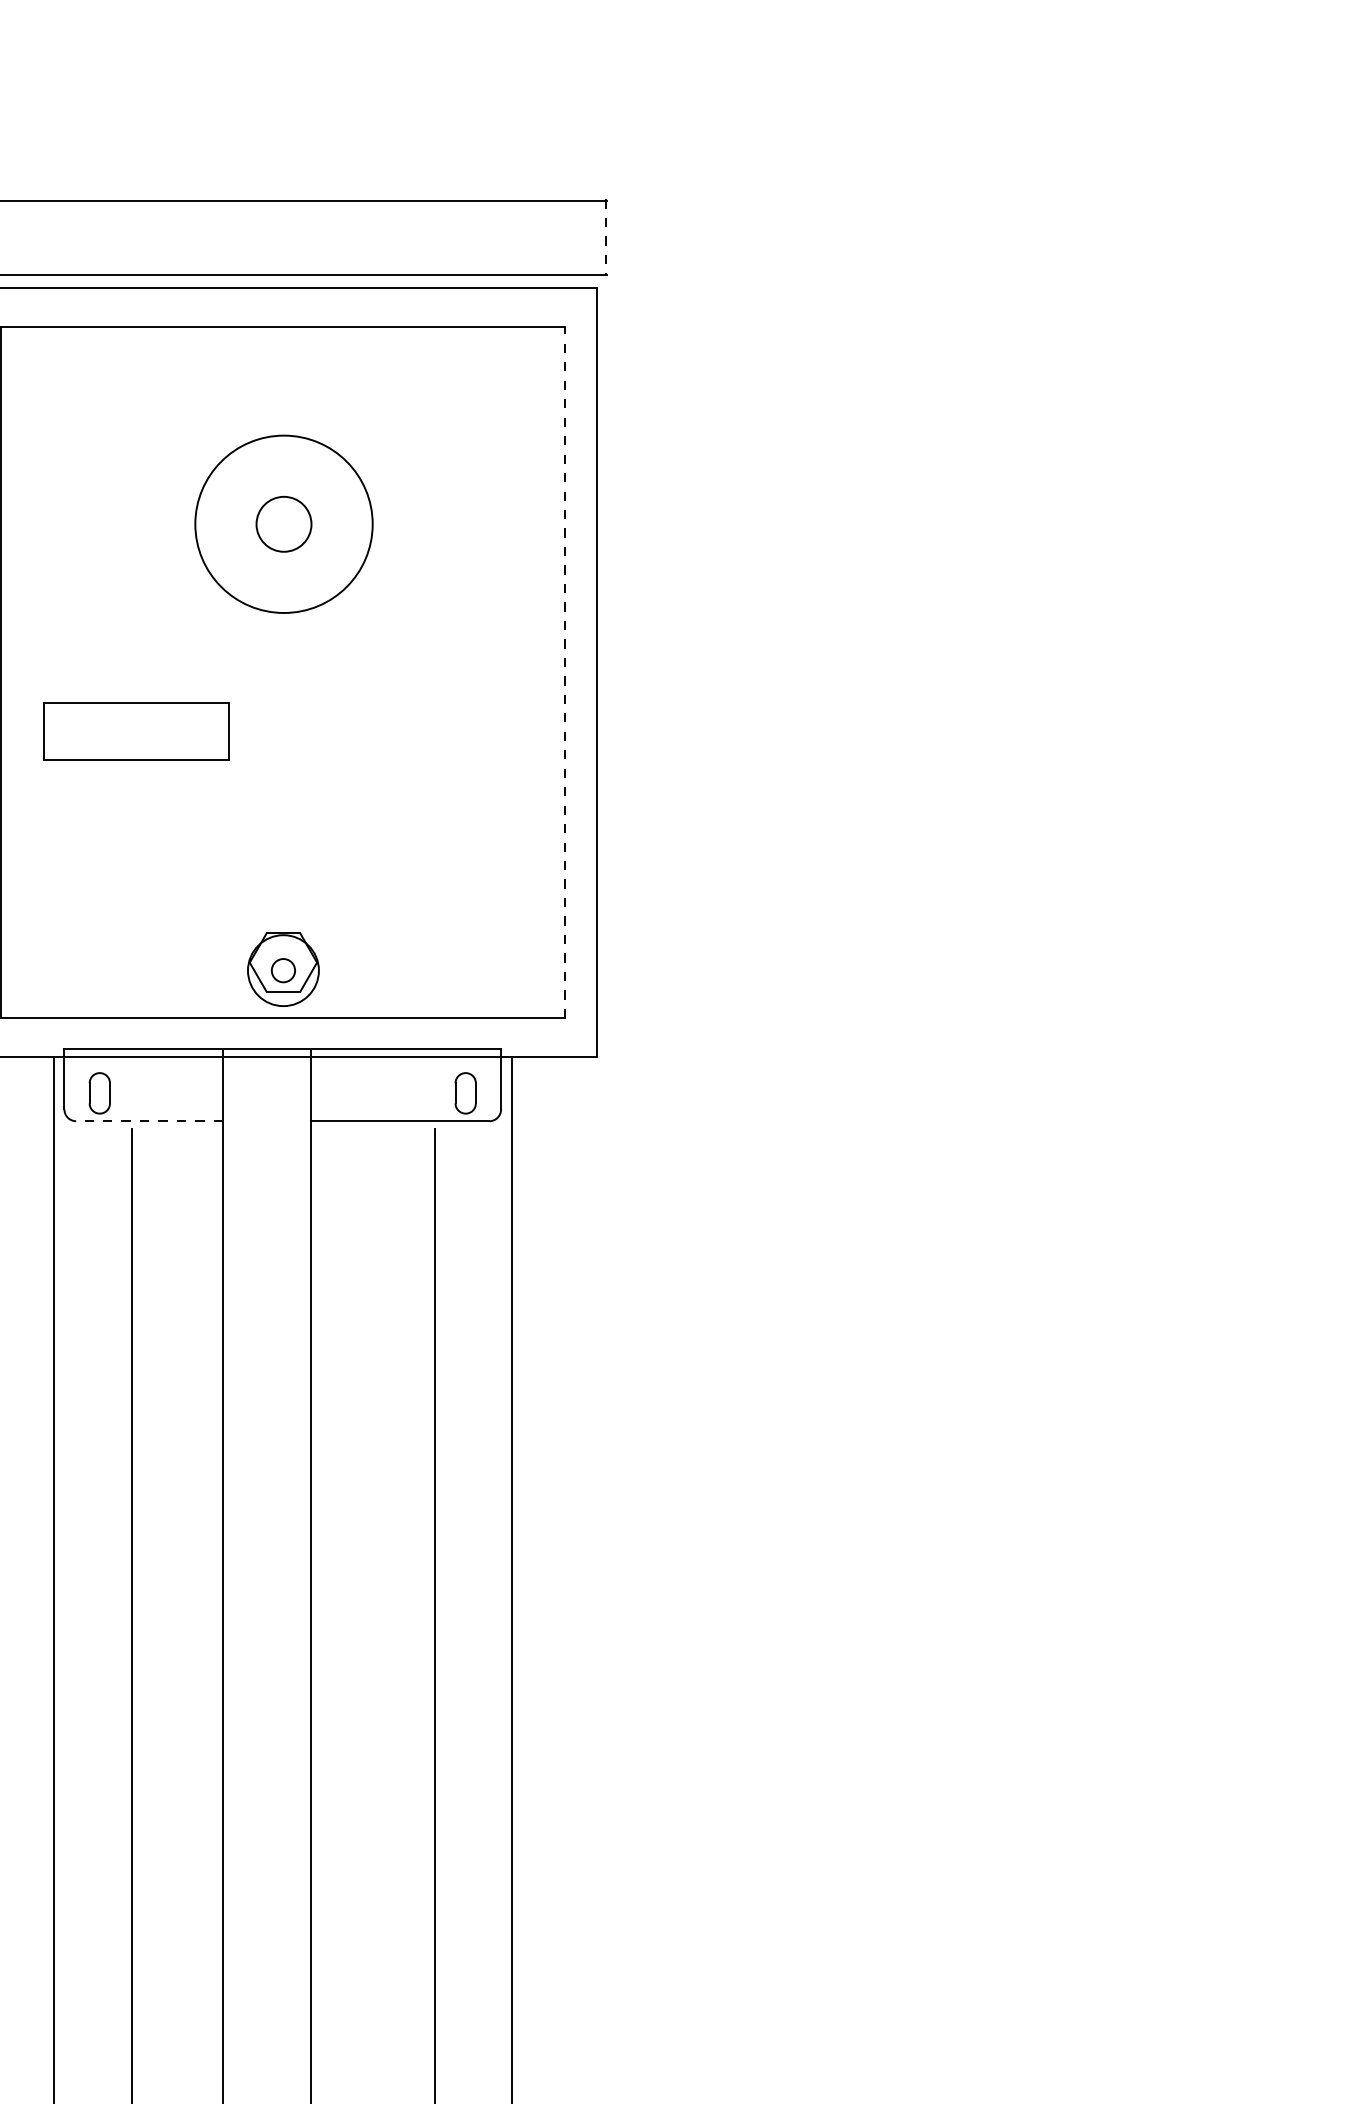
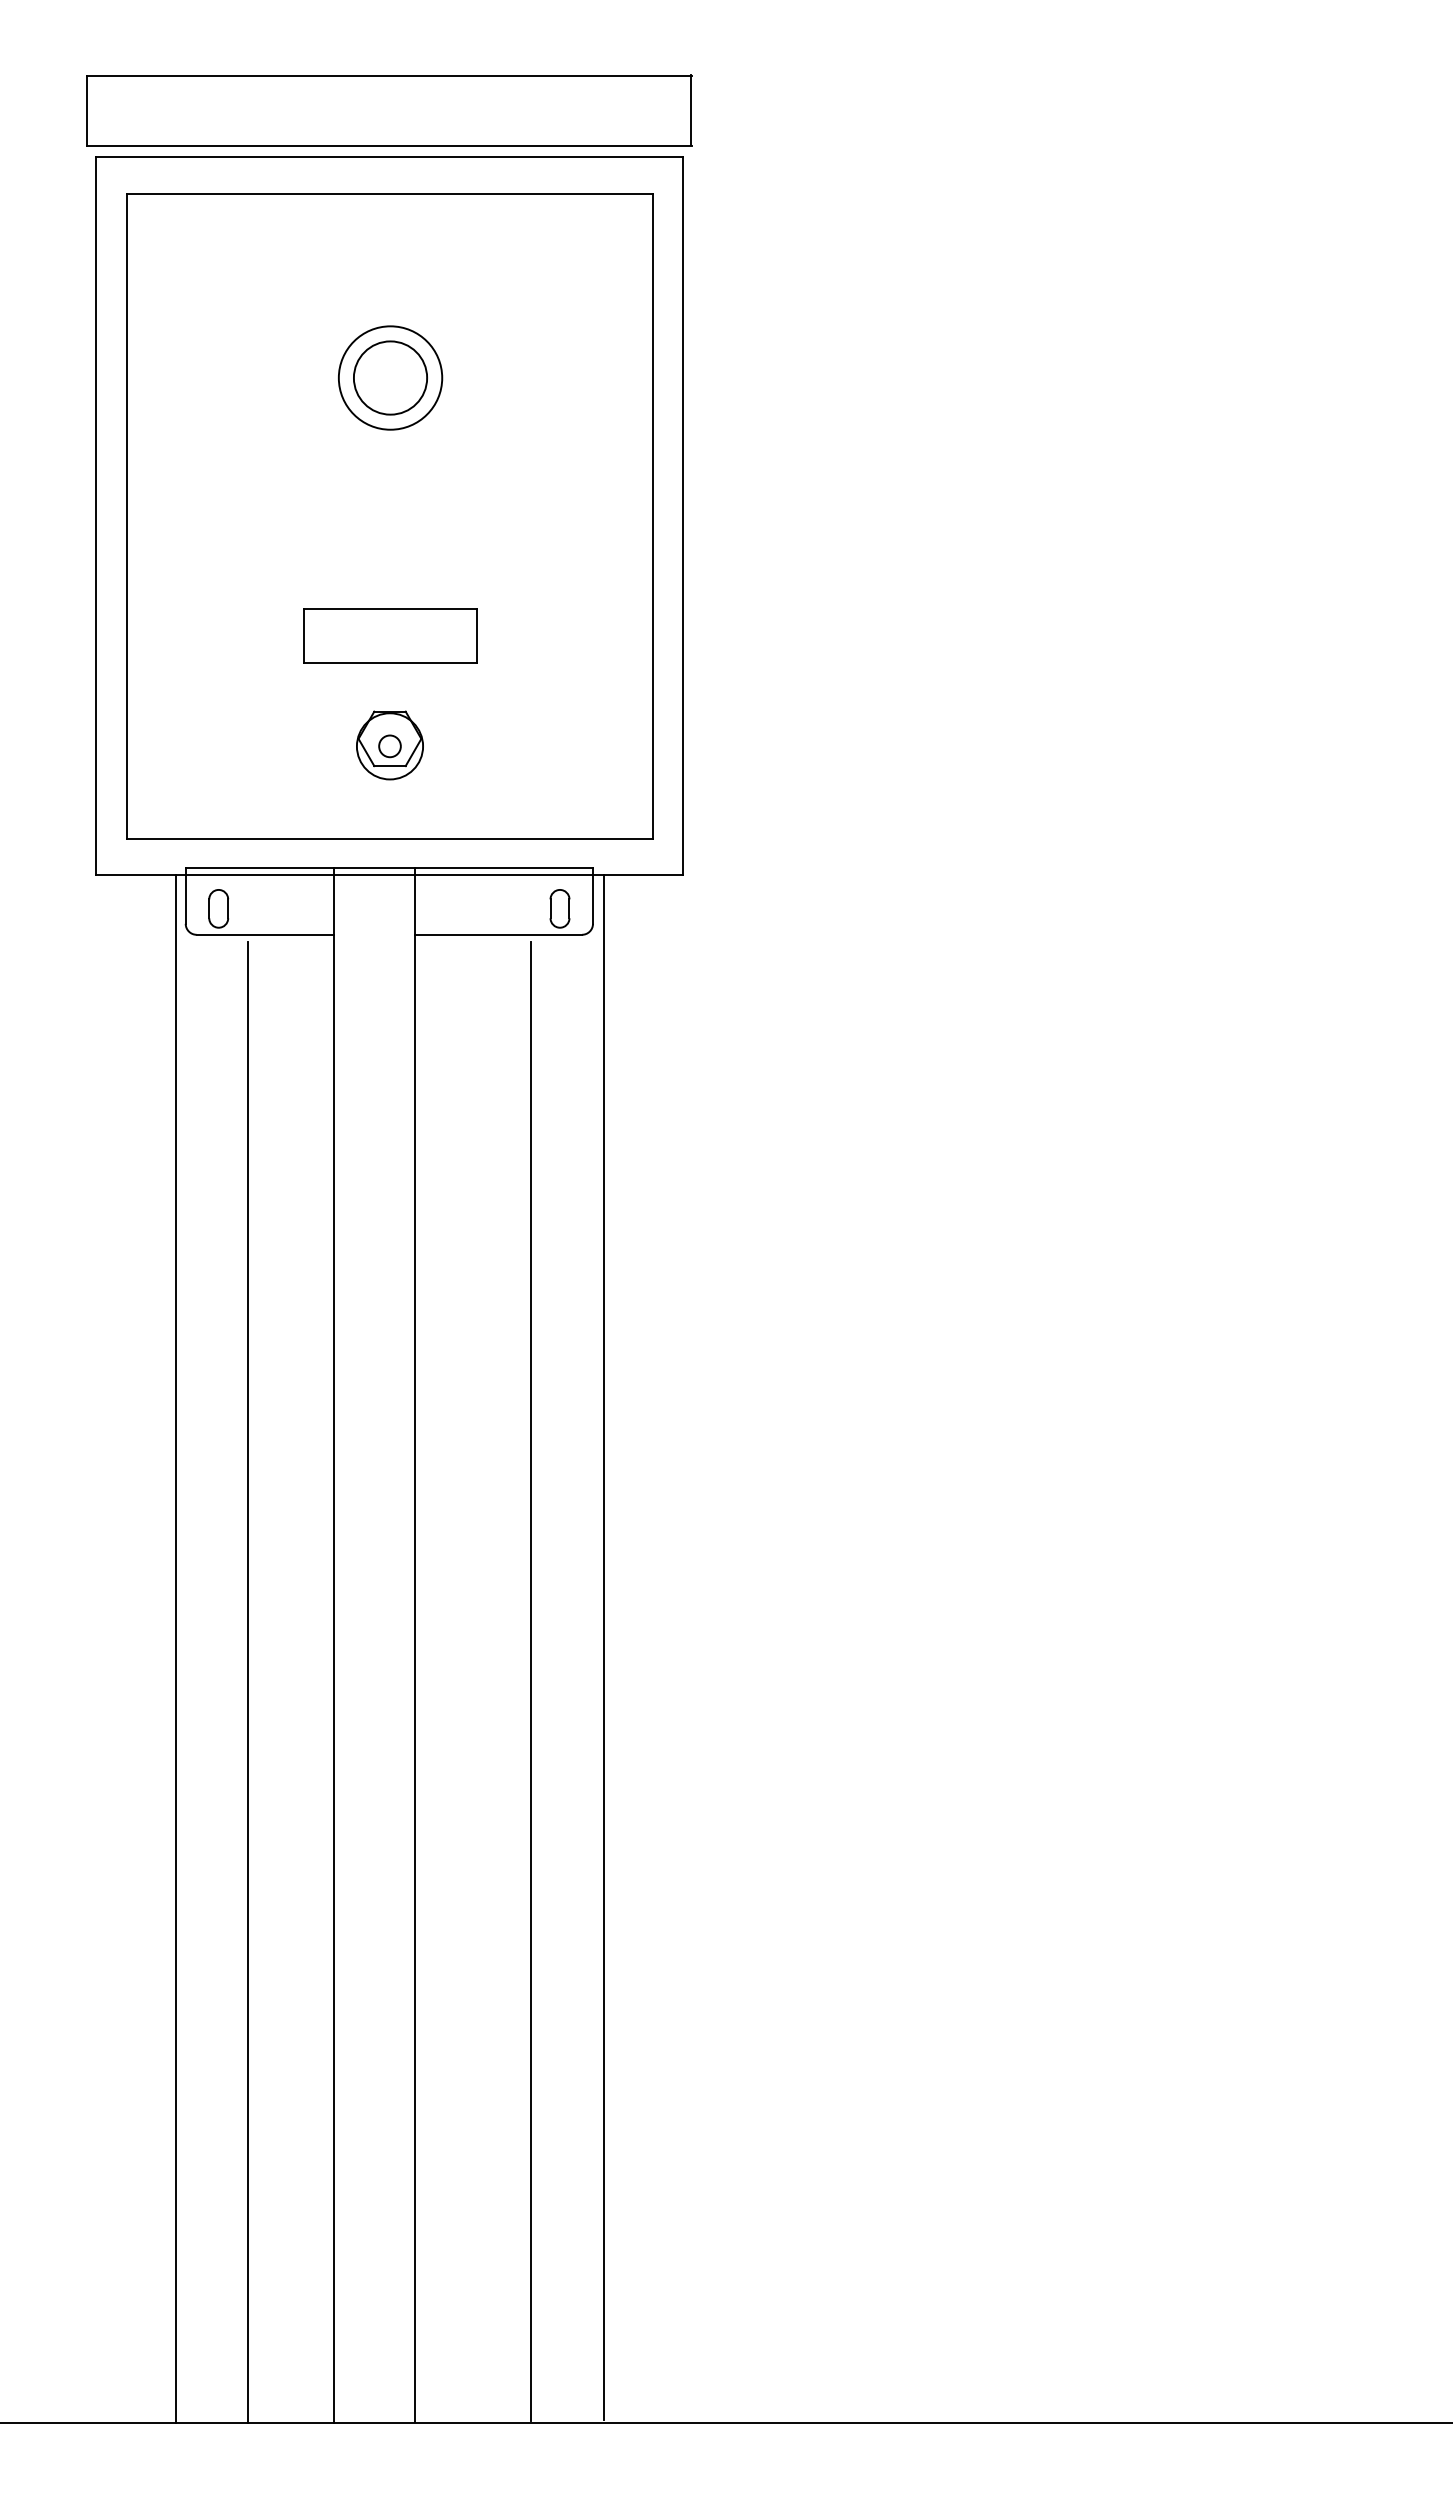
line: (605, 236) -> (690, 109), dashed -> solid
circle: (283, 523) -> (390, 377), size x0.62
circle: (283, 523) -> (390, 377), size x1.43
line: (564, 671) -> (652, 515), dashed -> solid
part: (136, 730) -> (390, 635), moved
part: (282, 969) -> (389, 745), moved
line: (148, 1120) -> (264, 934), dashed -> solid

